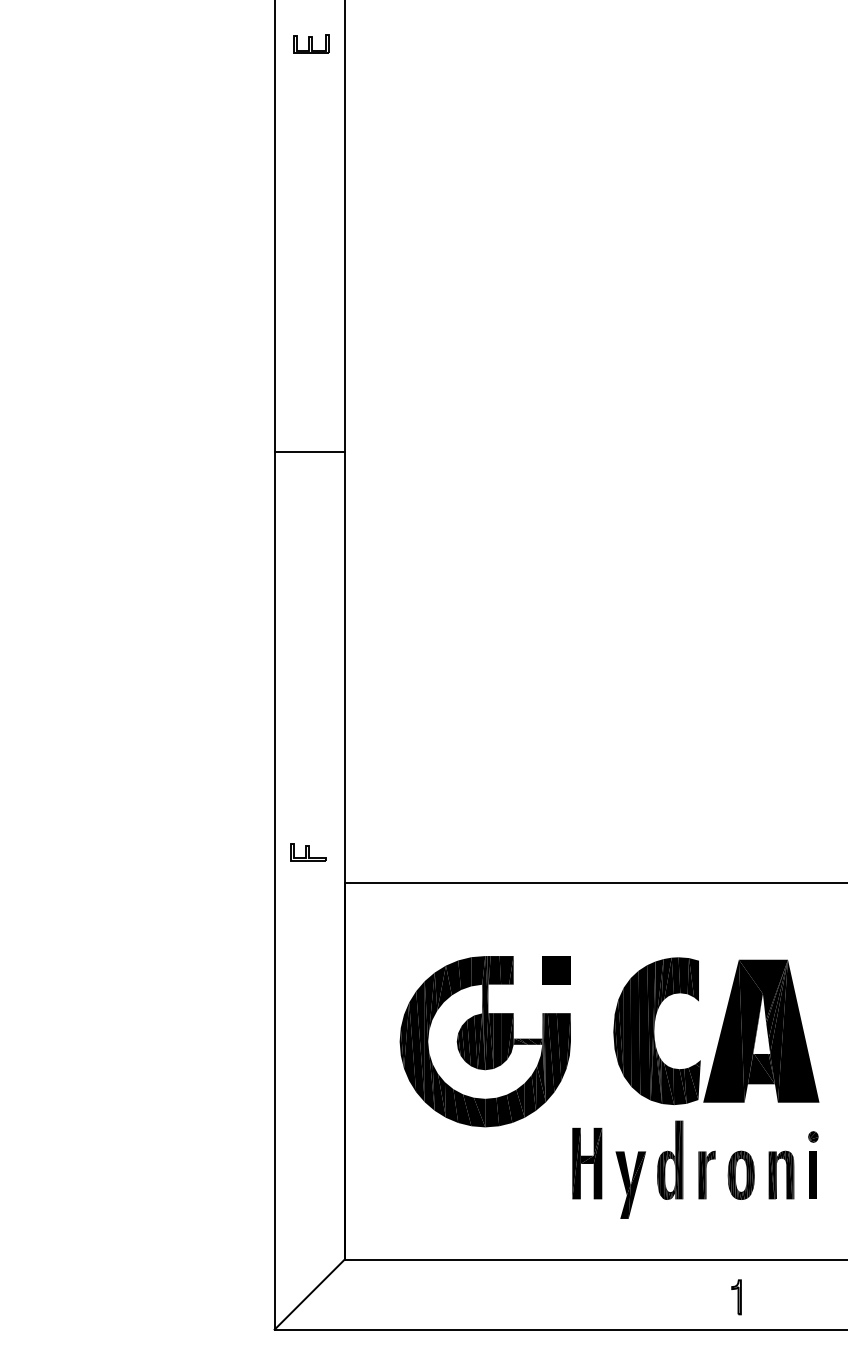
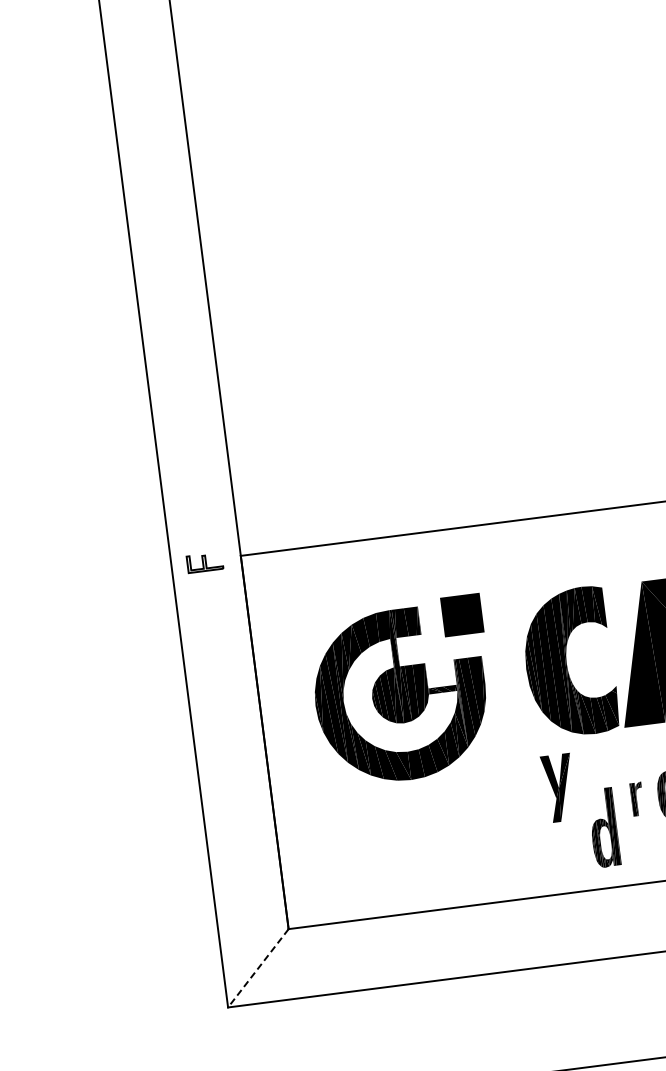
line: (309, 451) -> (151, 131), removed
part: (308, 852) -> (205, 562), moved
part: (556, 970) -> (462, 615), size x1.4
part: (670, 1159) -> (604, 827), moved
part: (587, 1163) -> (517, 802), removed
part: (706, 1174) -> (636, 798), size x0.7
part: (630, 1184) -> (558, 787), moved
line: (309, 1294) -> (258, 968), solid -> dashed

